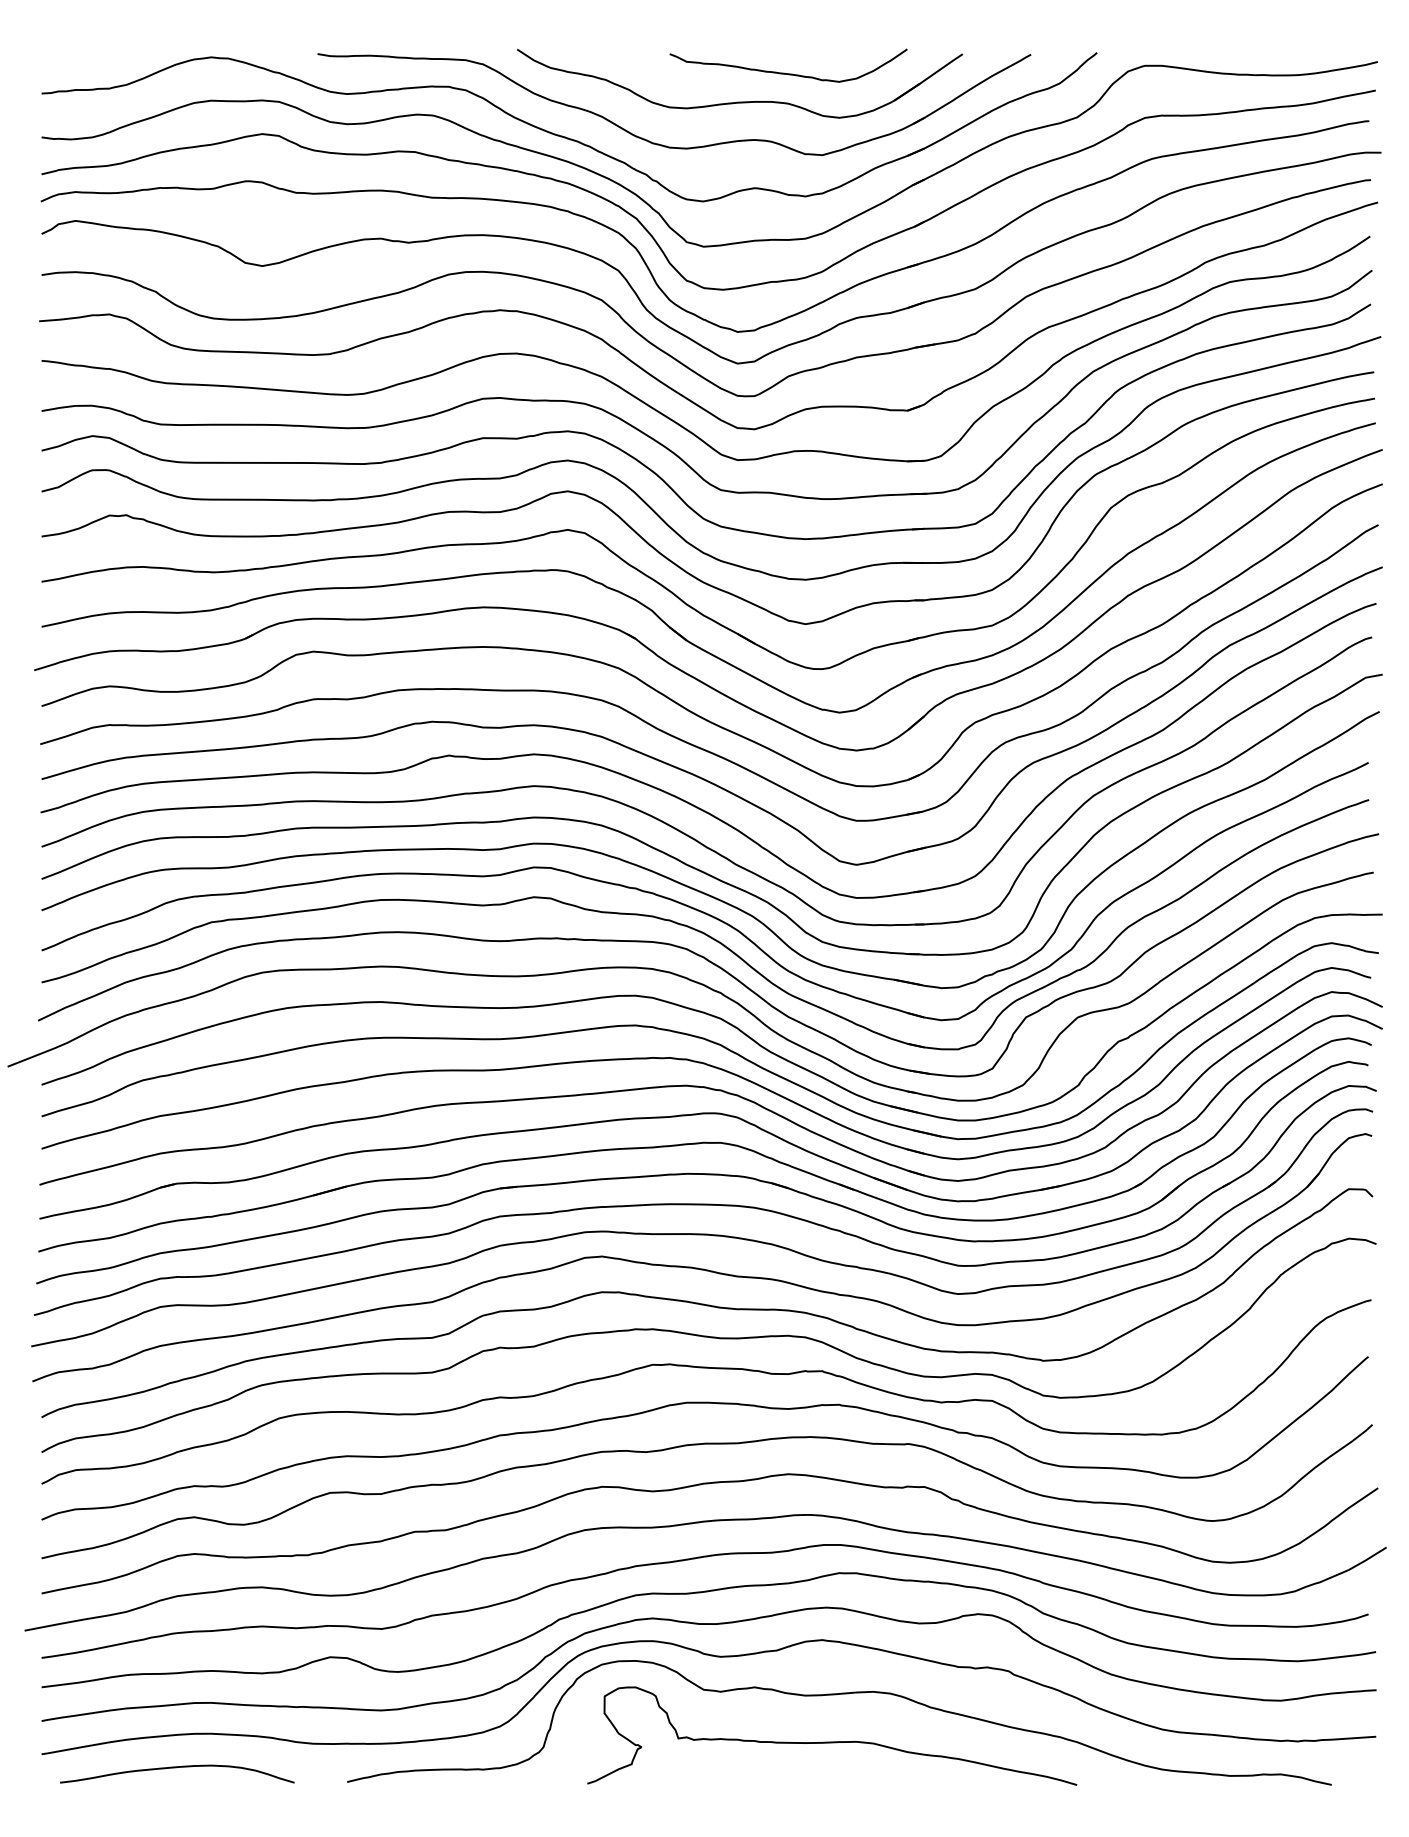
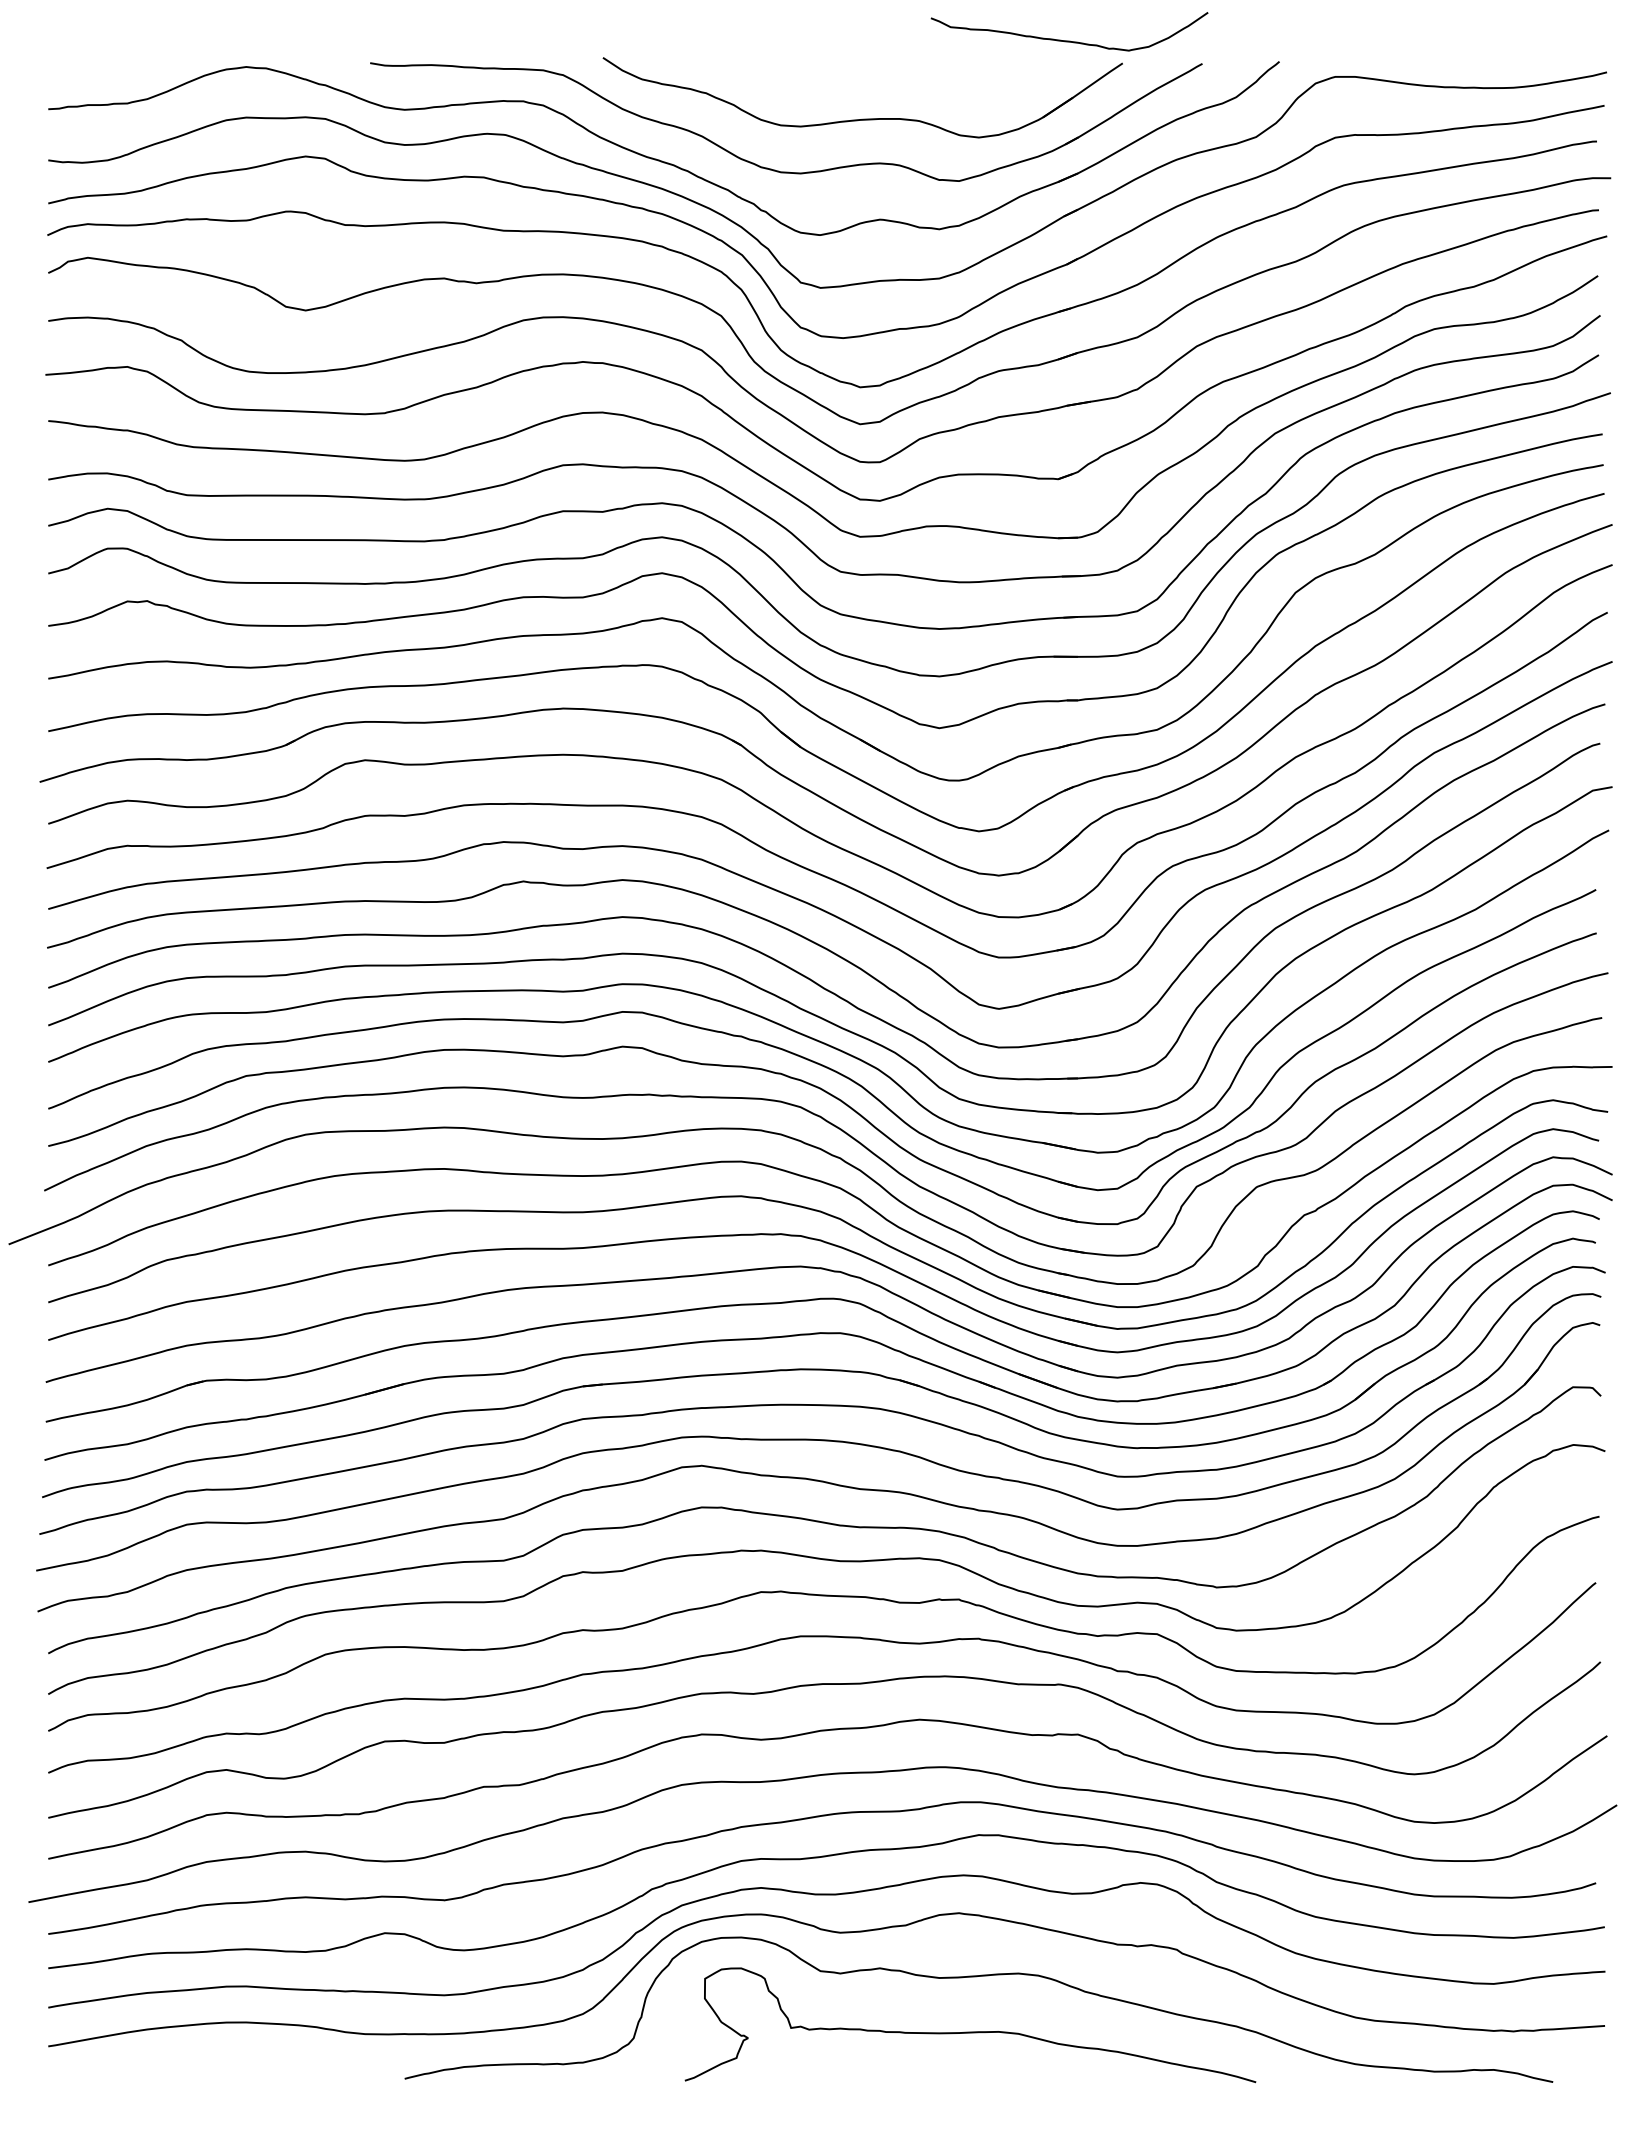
curve: (788, 73) -> (1069, 40), moved
curve: (177, 1768) -> (206, 2062), removed

